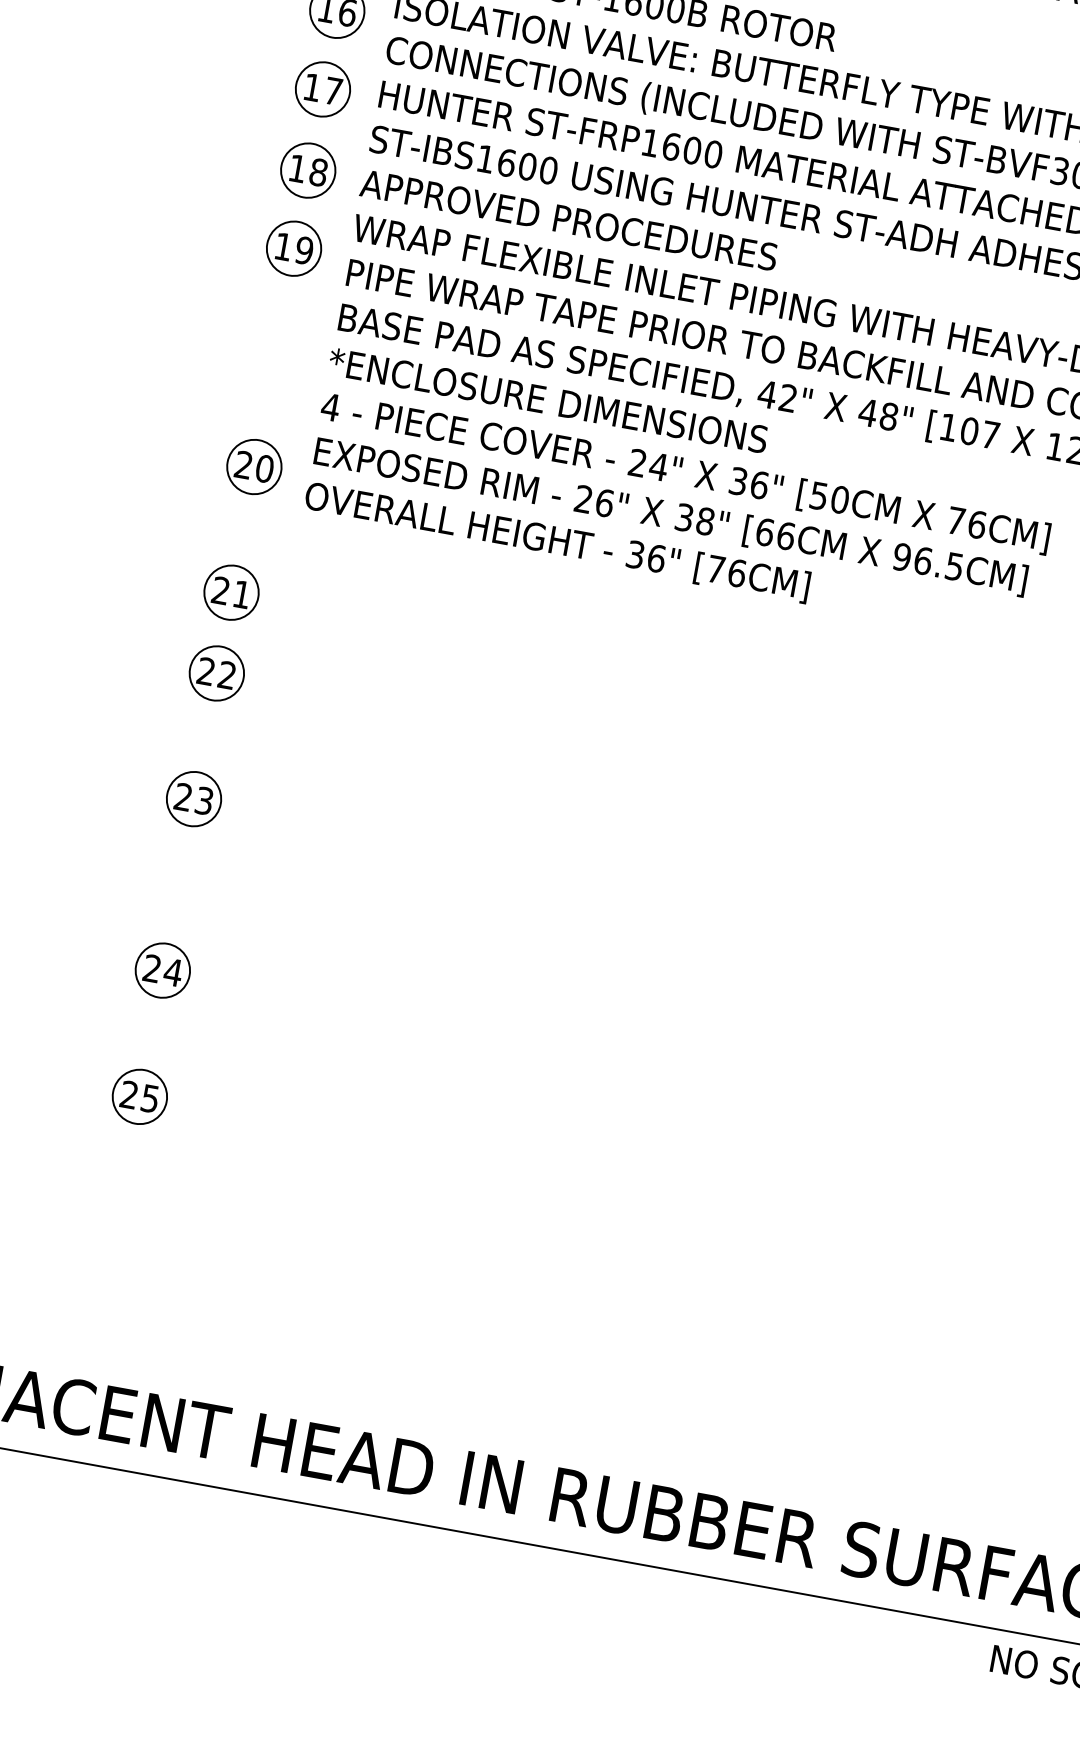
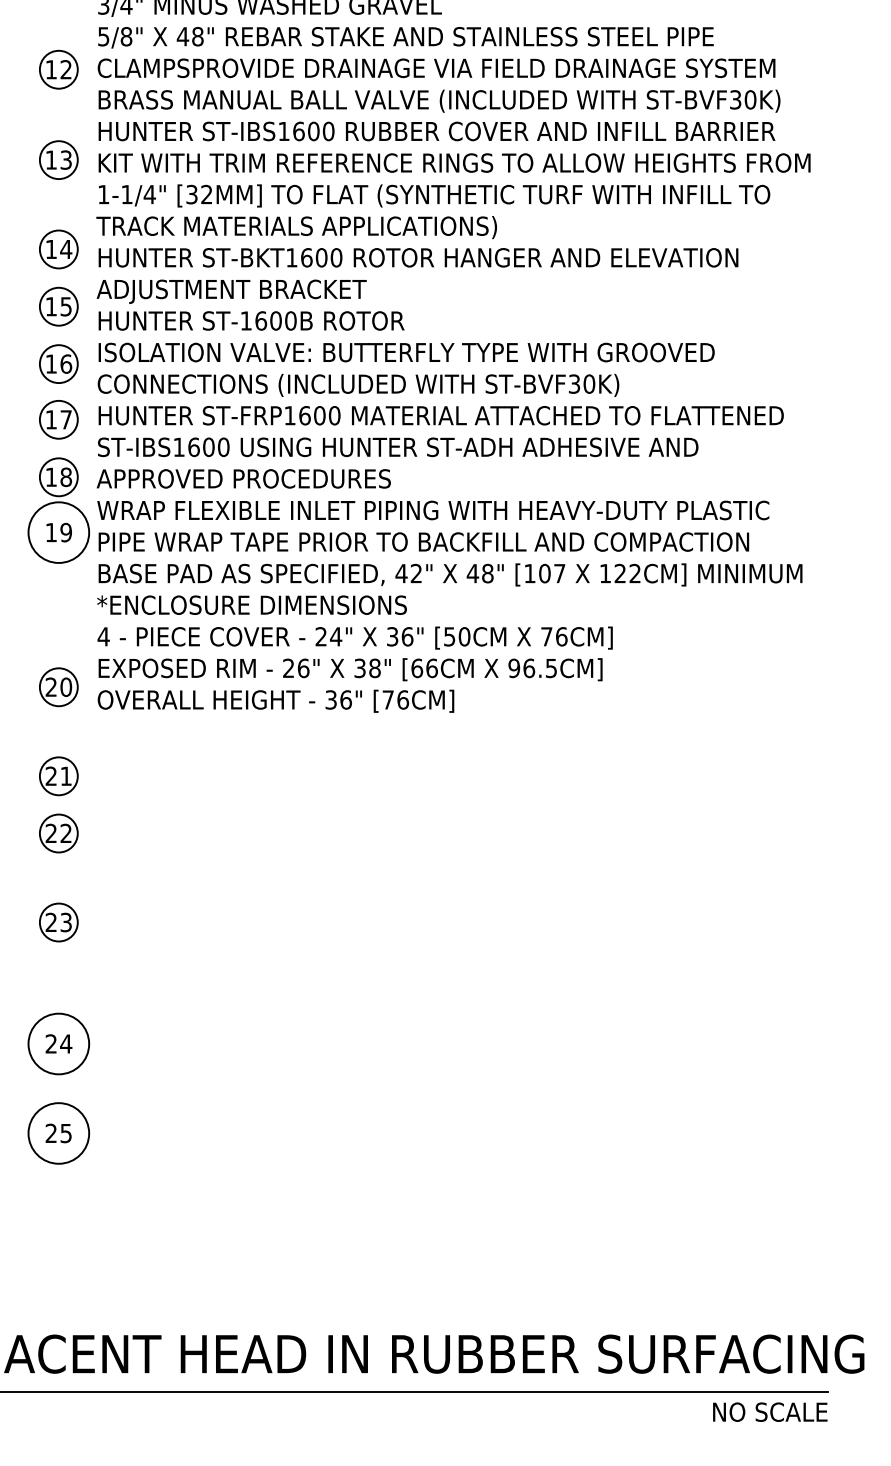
circle: (293, 248) -> (58, 532), size x1.6
circle: (162, 969) -> (58, 1043), size x1.6
circle: (139, 1096) -> (58, 1133), size x1.6

